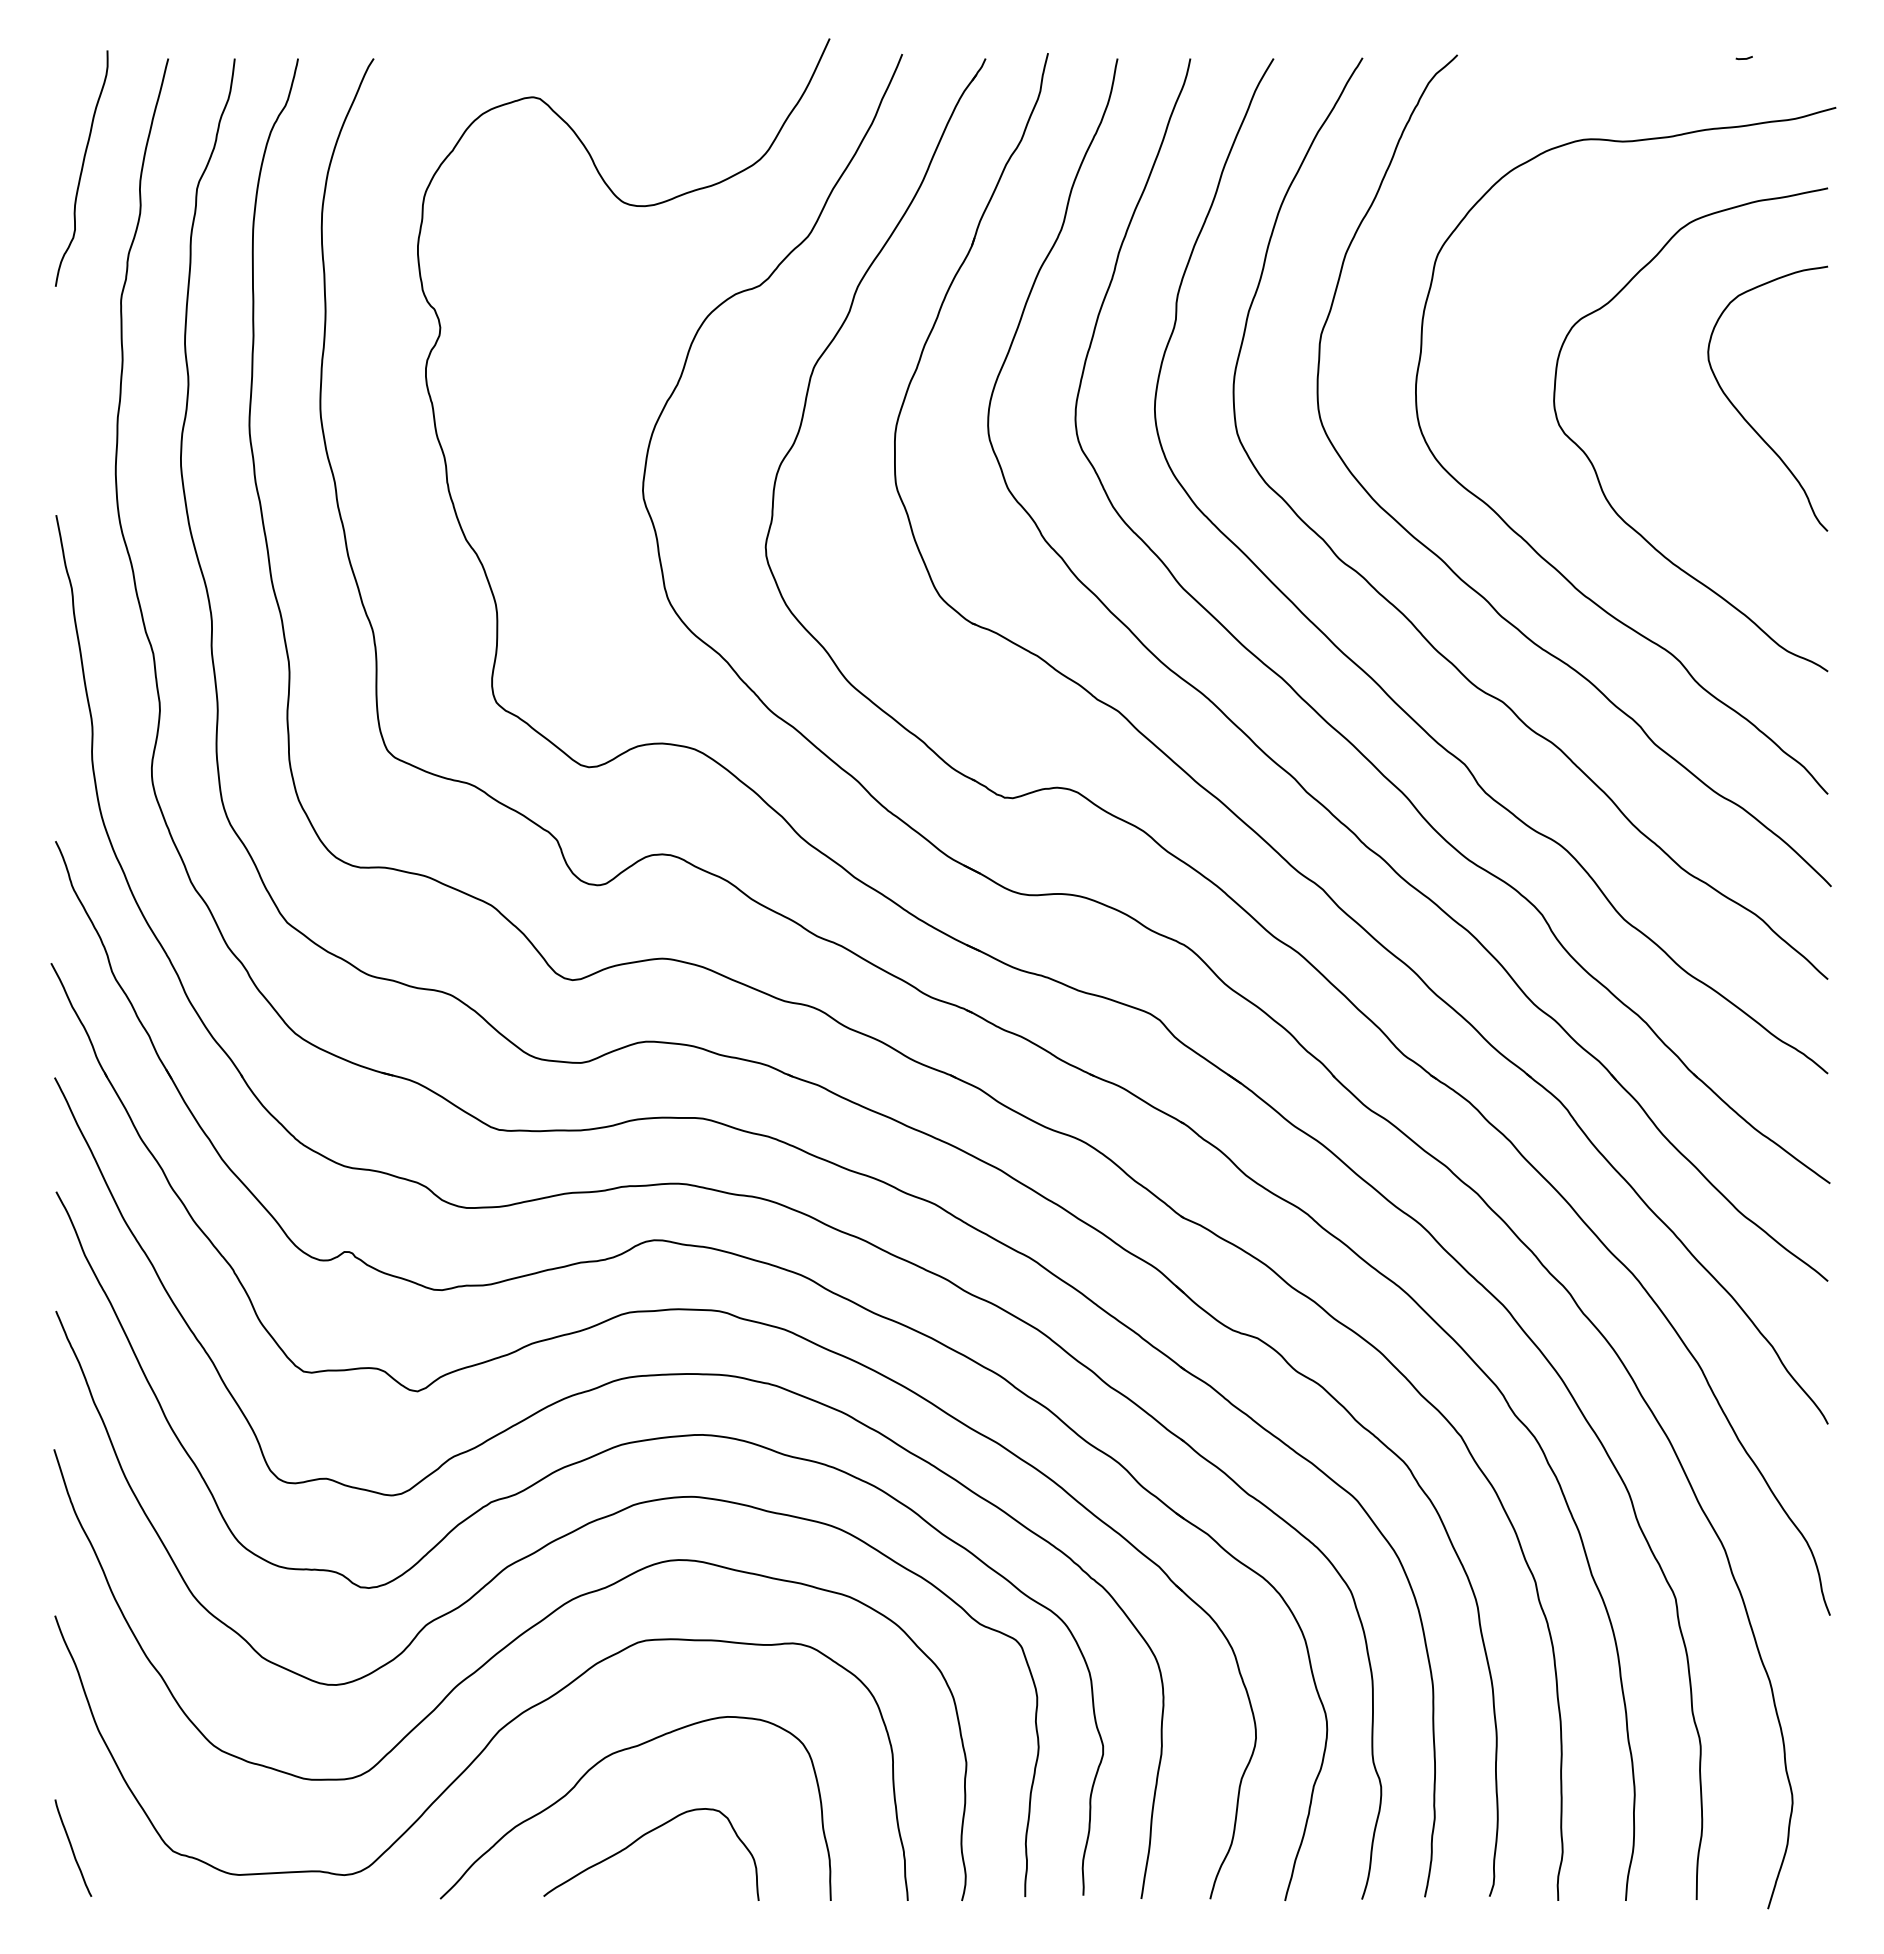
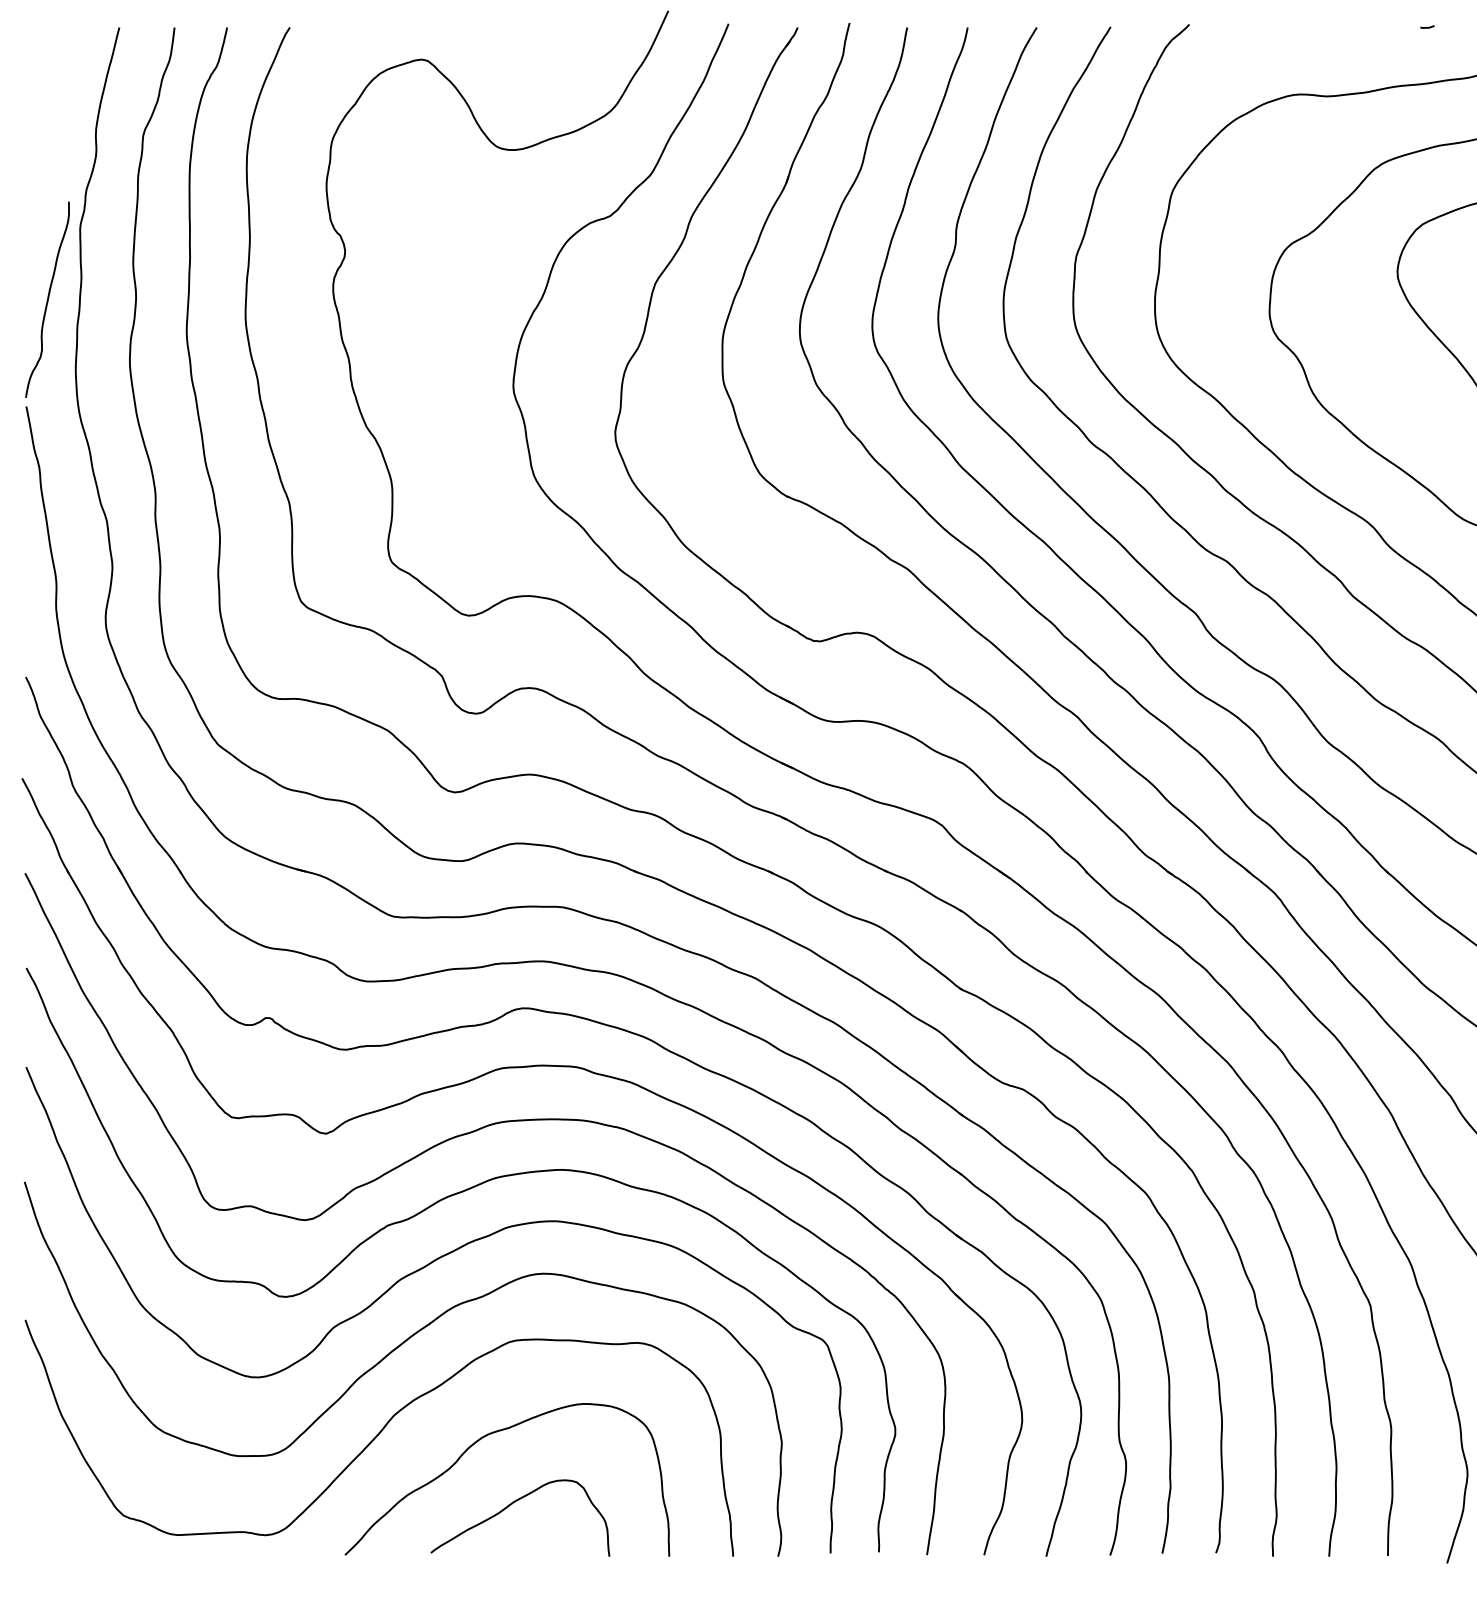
curve: (81, 168) -> (47, 299), moved
curve: (72, 1847) -> (39, 1512), removed

